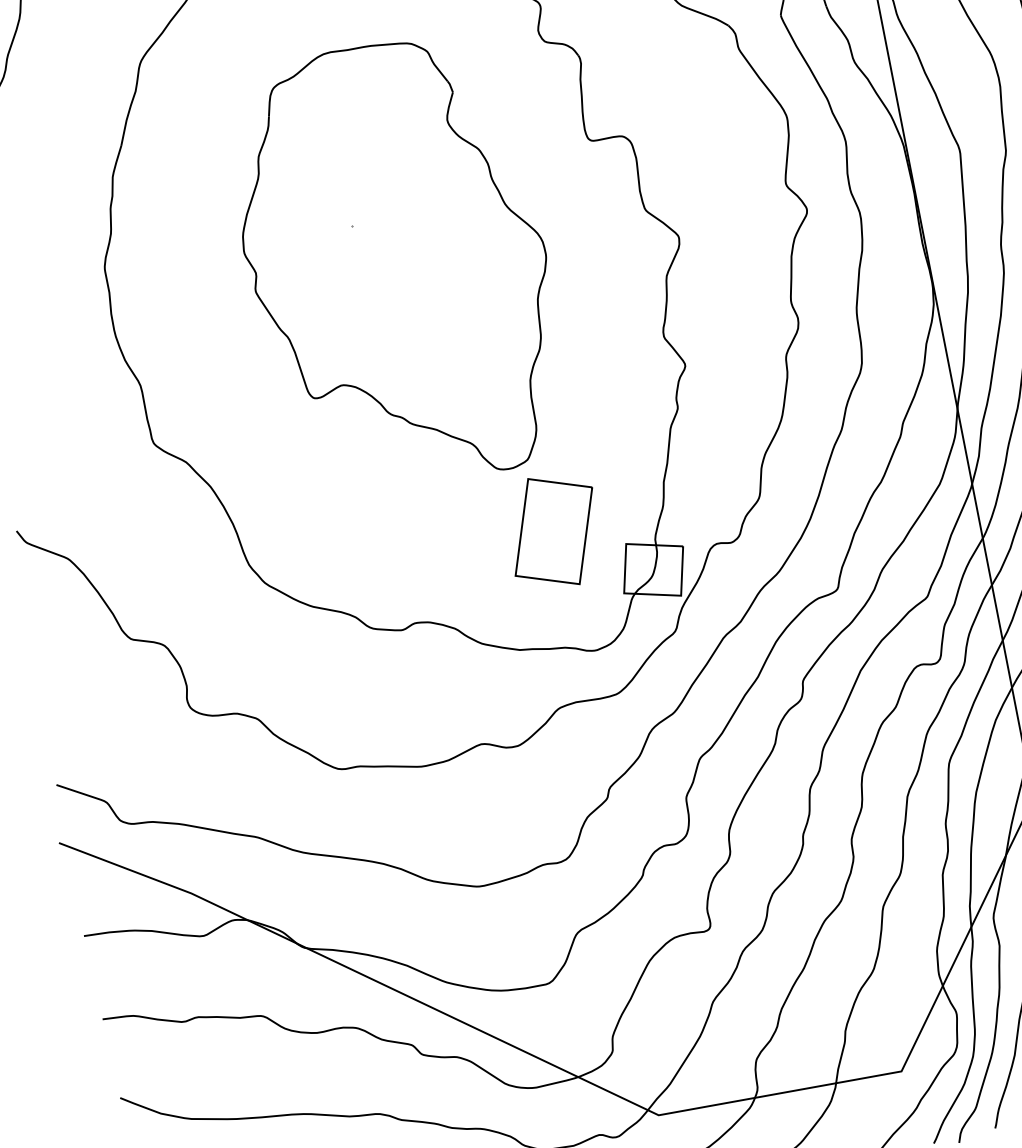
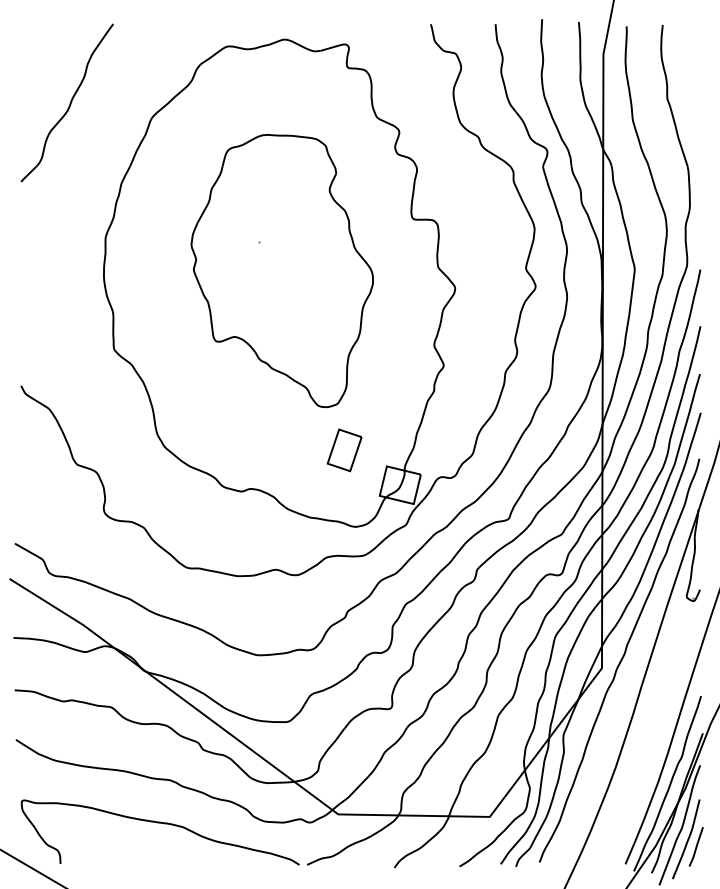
part: (553, 532) -> (344, 450), size x0.6

